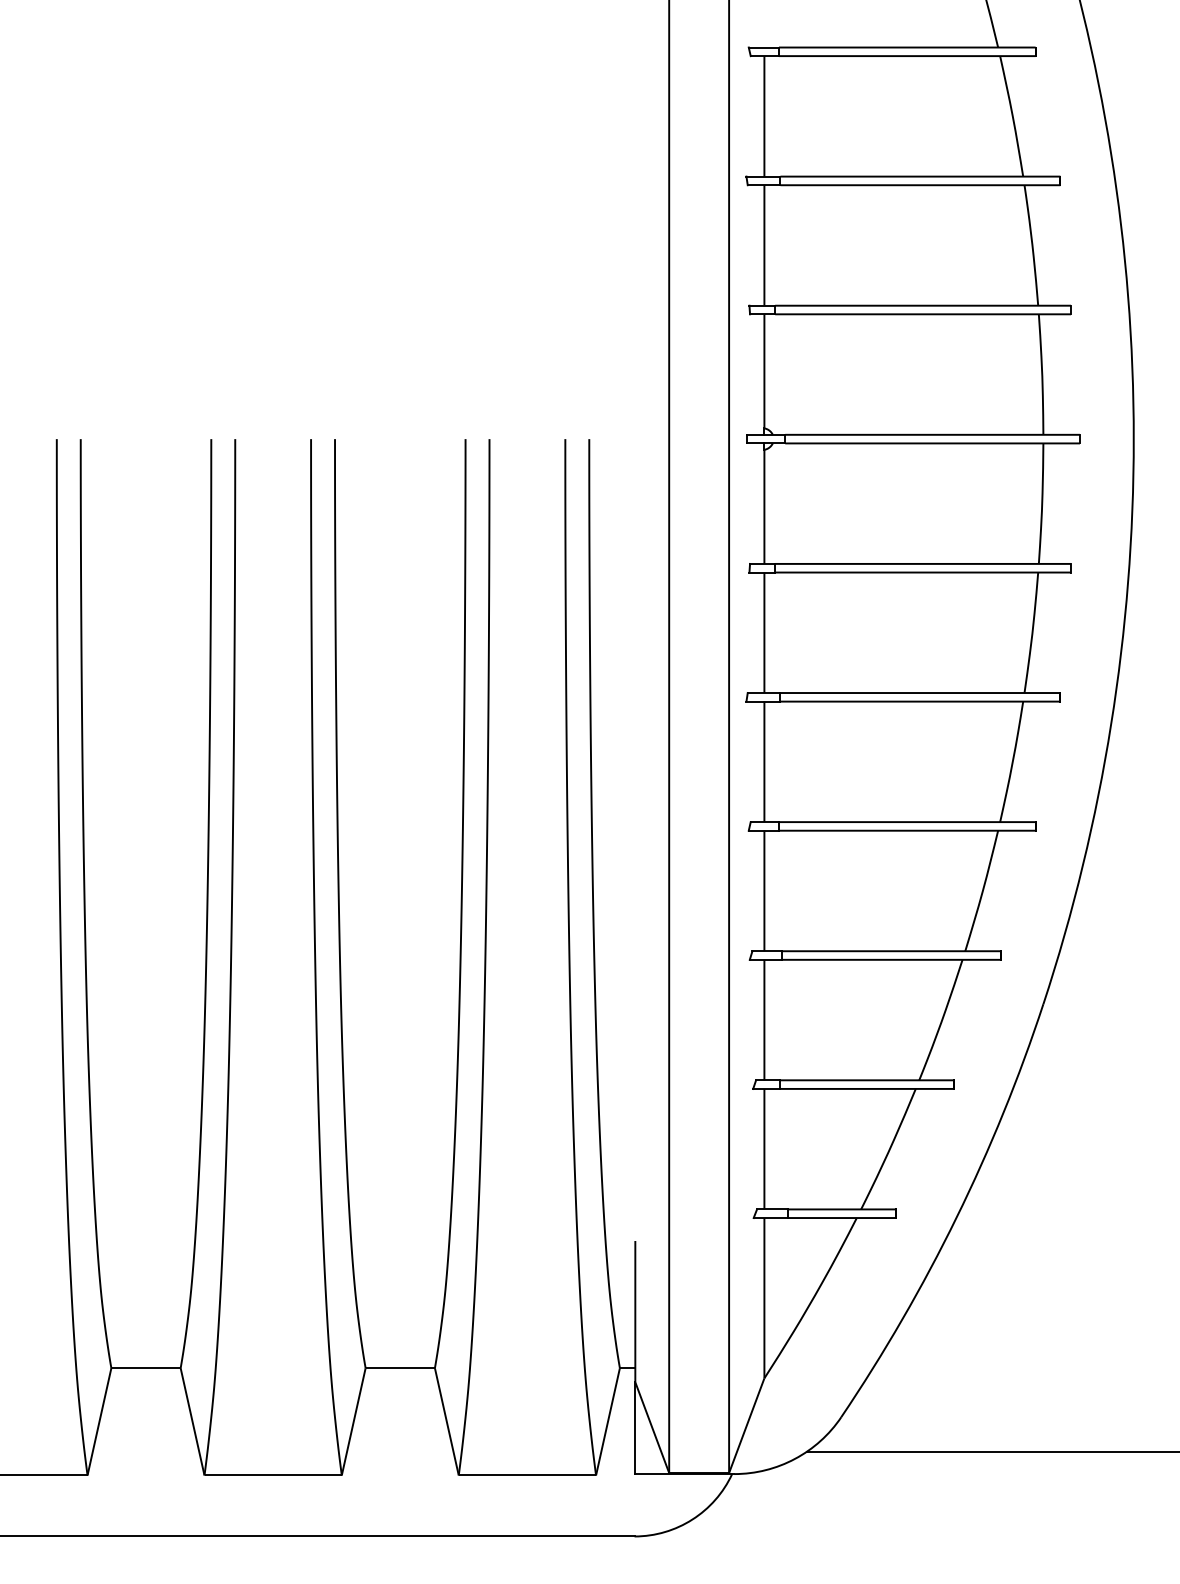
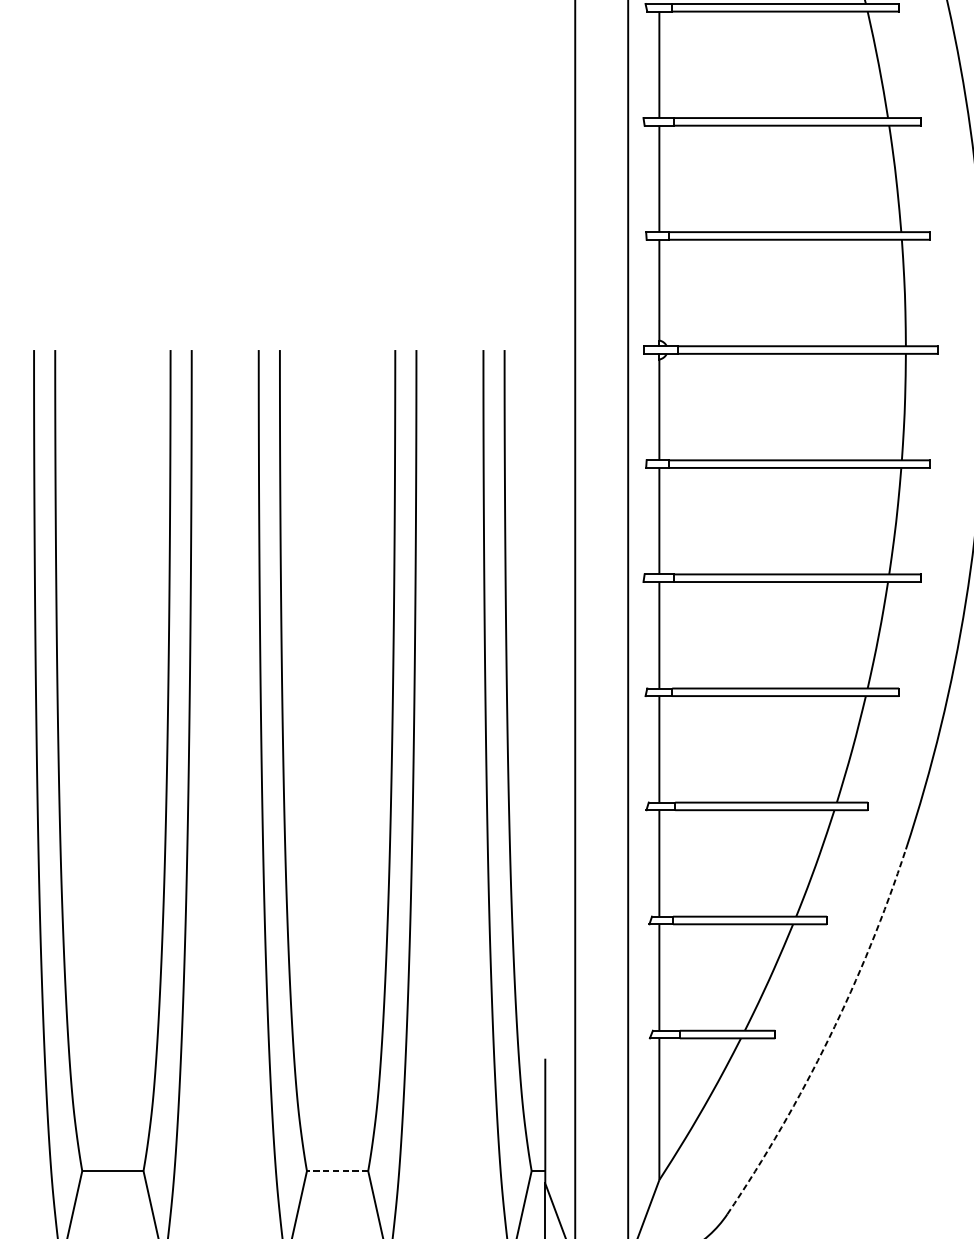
arc: (956, 1217) -> (829, 1037), solid -> dashed
line: (399, 1368) -> (336, 1171), solid -> dashed

